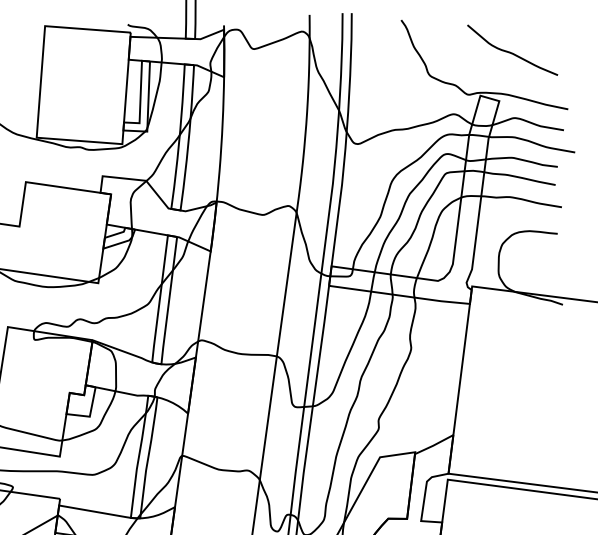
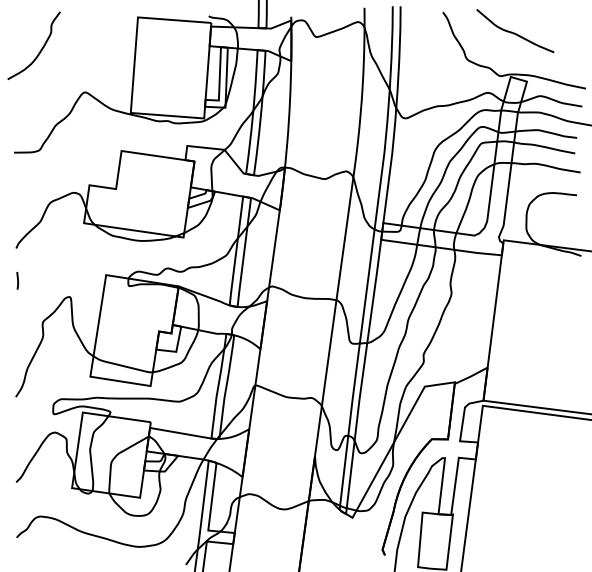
curve: (511, 51) -> (514, 32), moved

